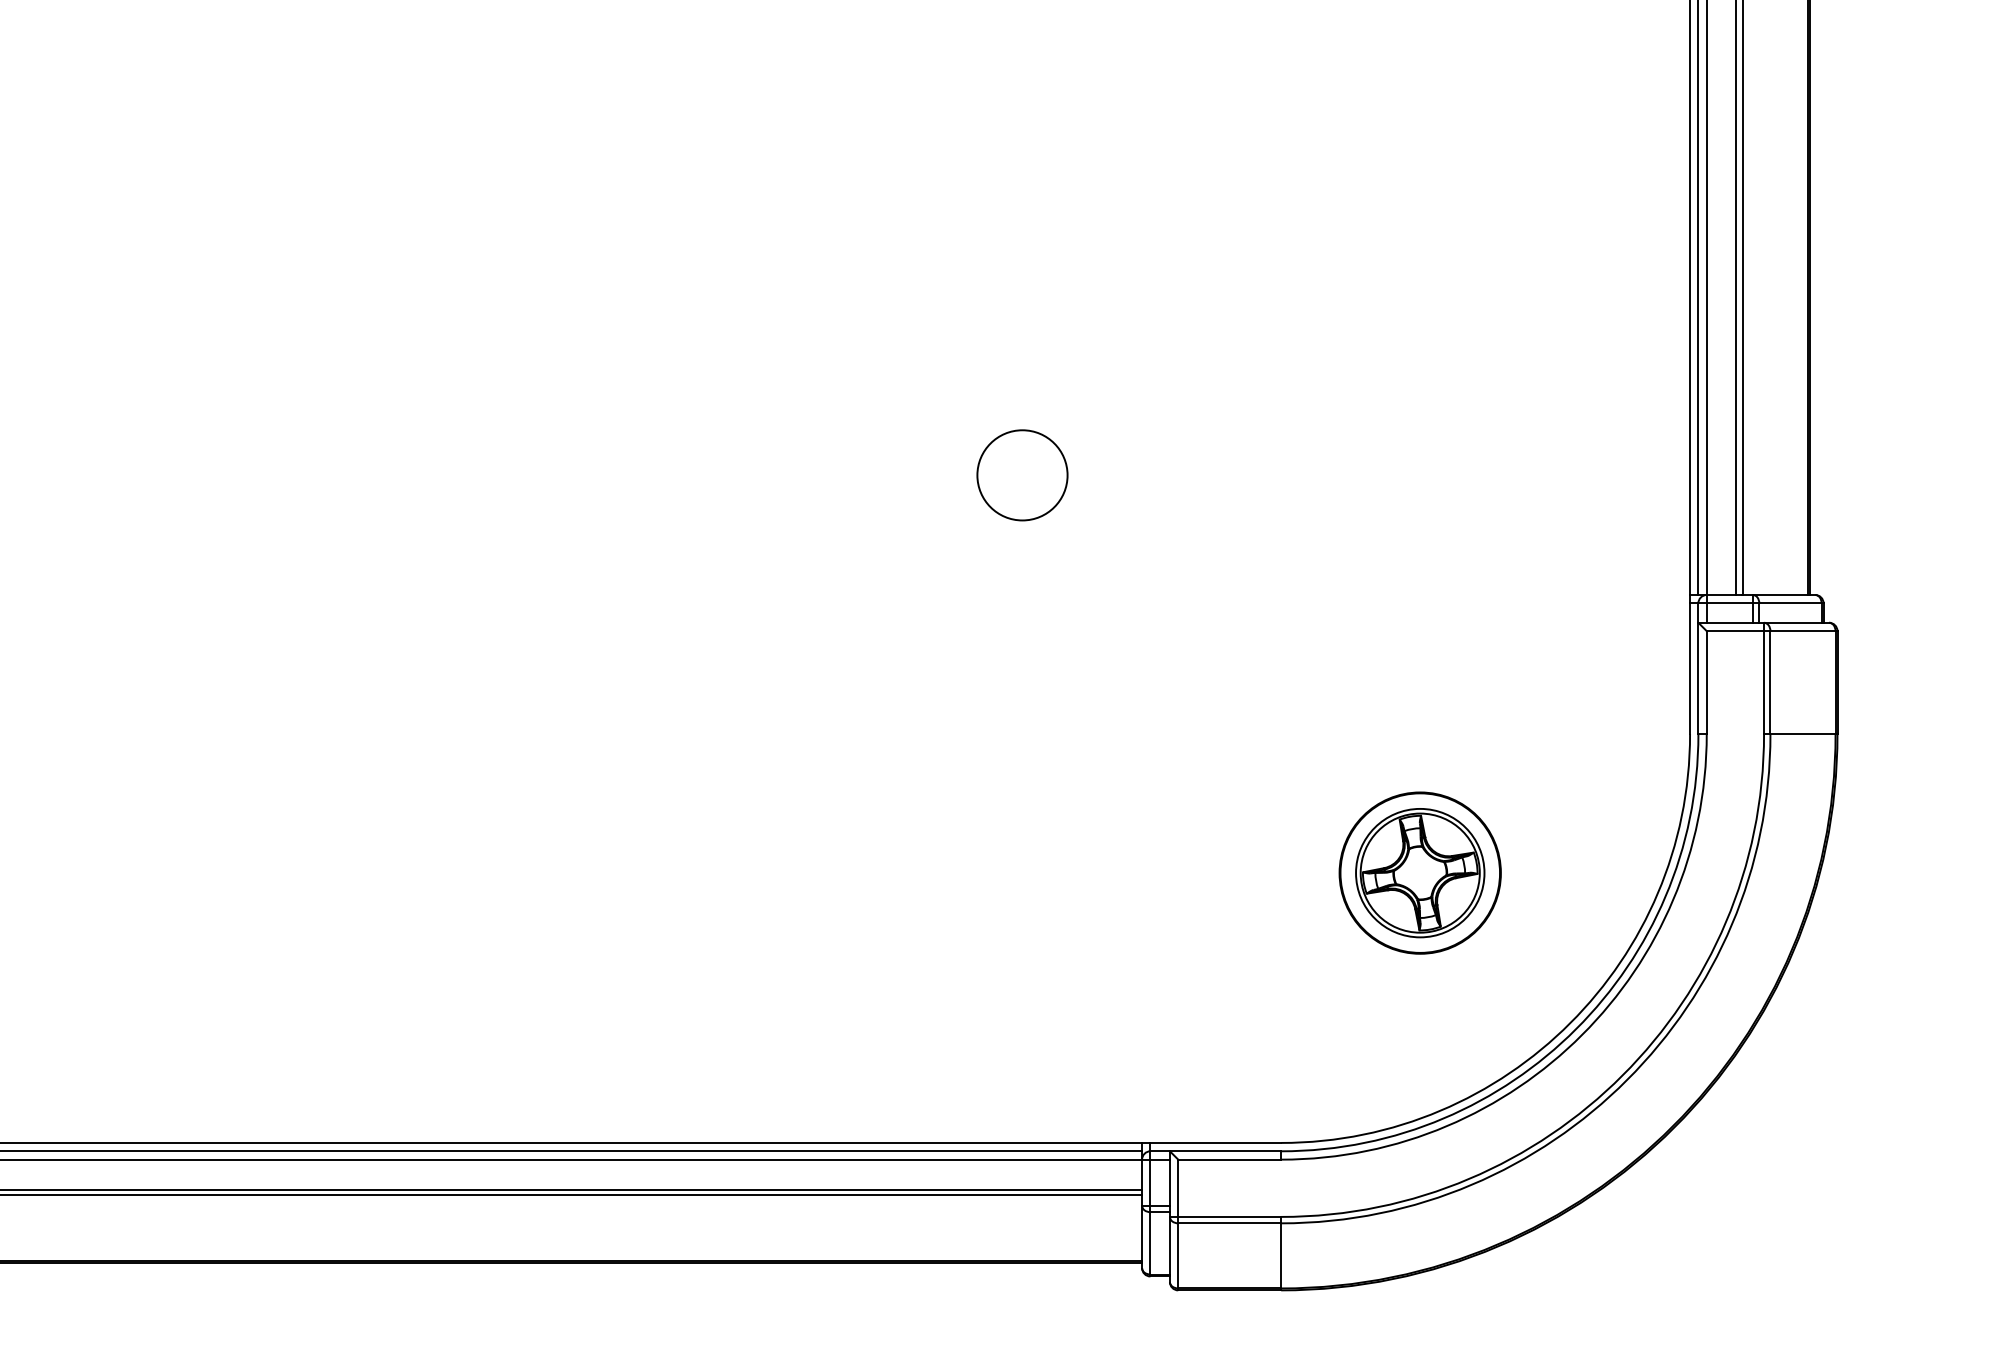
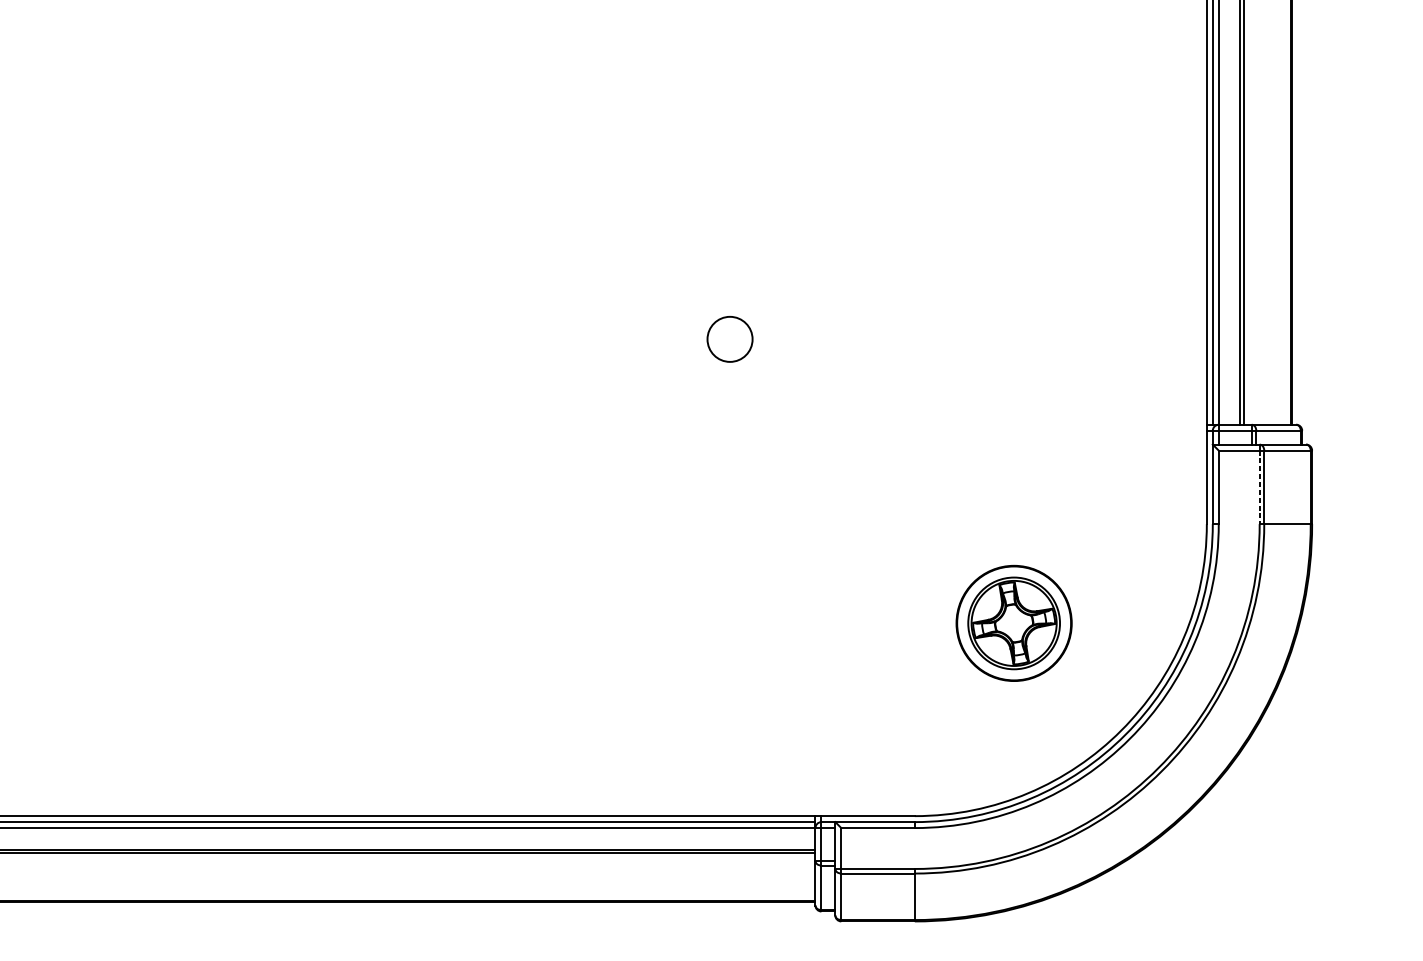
circle: (1022, 475) -> (730, 339), size x0.7
line: (1764, 683) -> (1260, 487), solid -> dashed

